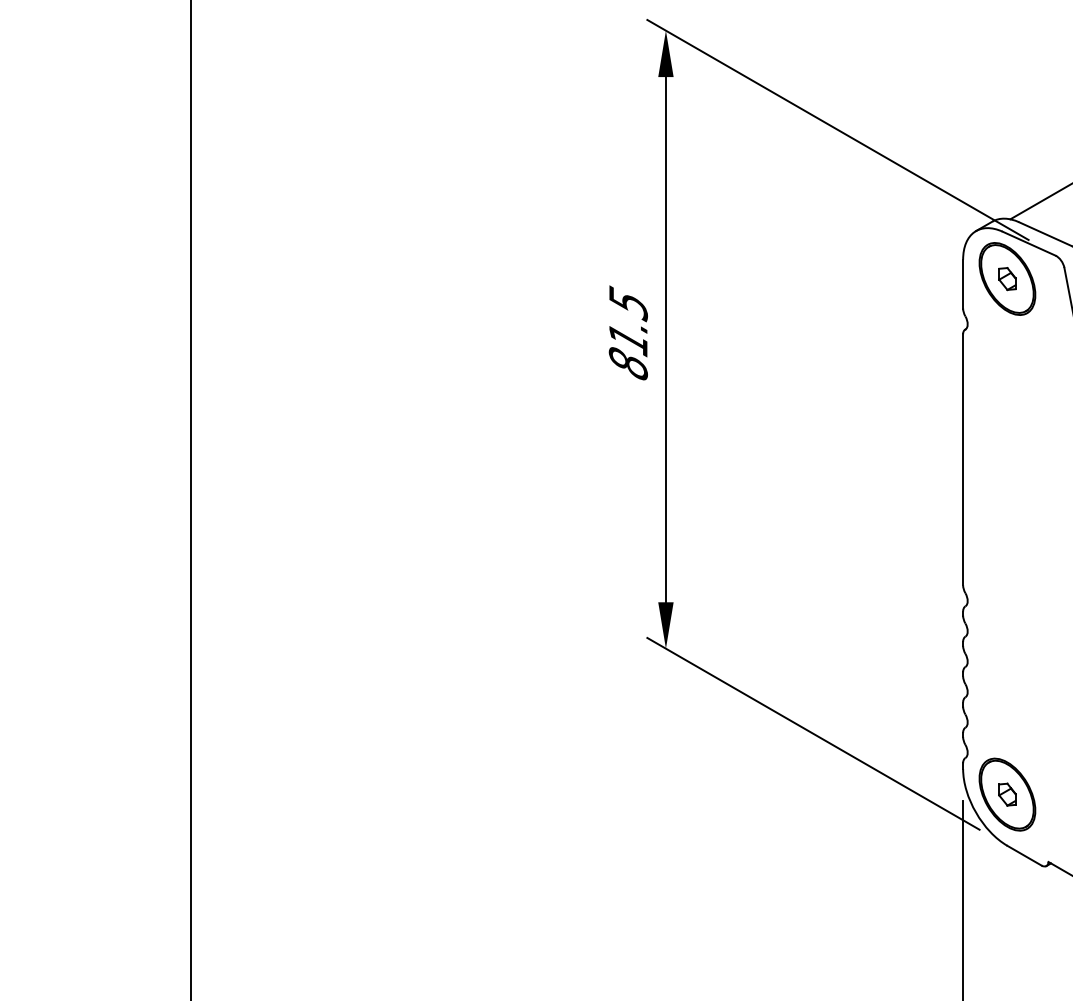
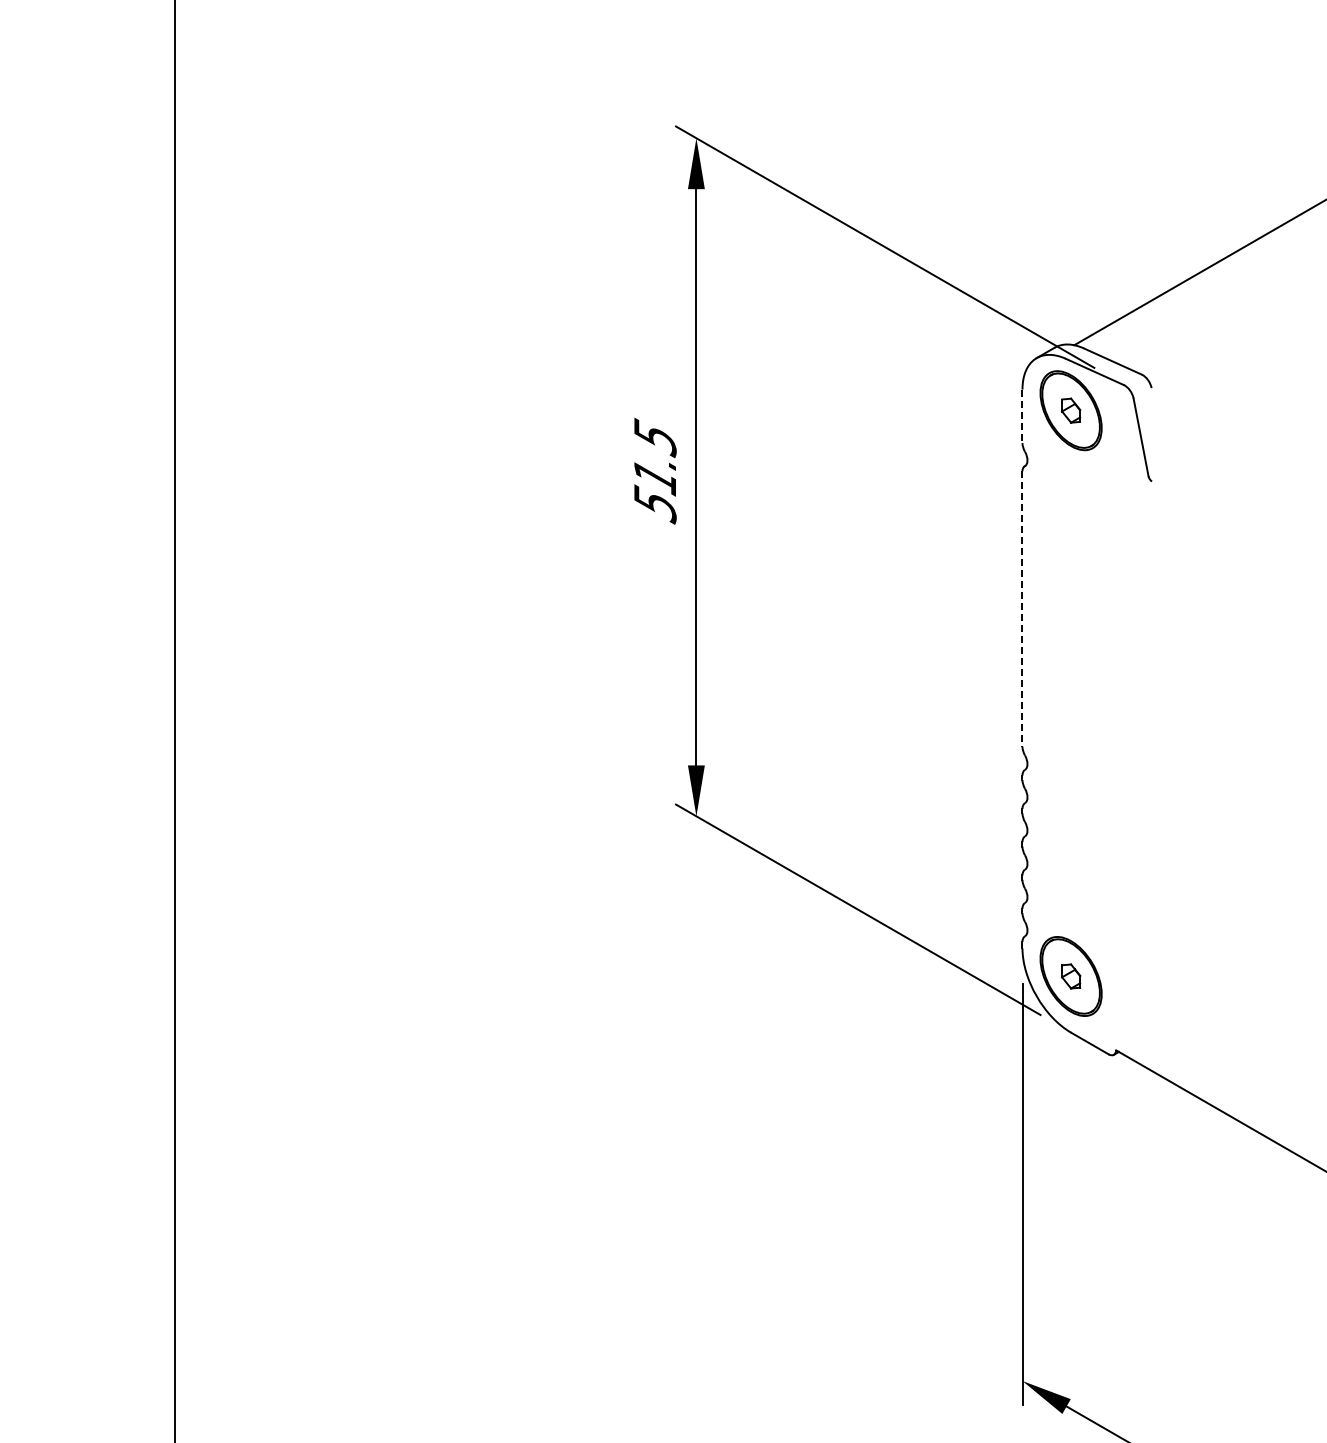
line: (963, 284) -> (1022, 416), solid -> dashed
text: (627, 364) -> (654, 504), 81.5 -> 51.5
line: (963, 460) -> (1022, 609), solid -> dashed

